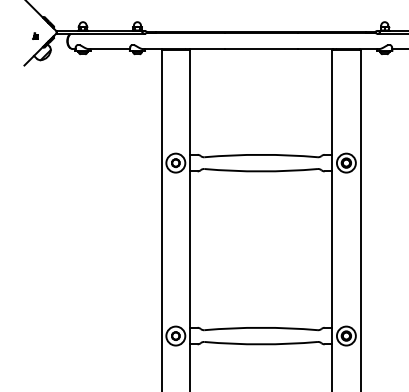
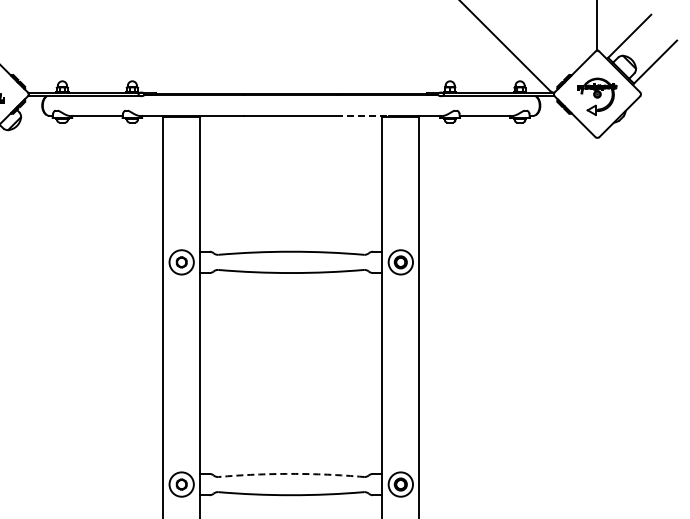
line: (316, 48) -> (362, 115), solid -> dashed
arc: (261, 327) -> (291, 473), solid -> dashed

